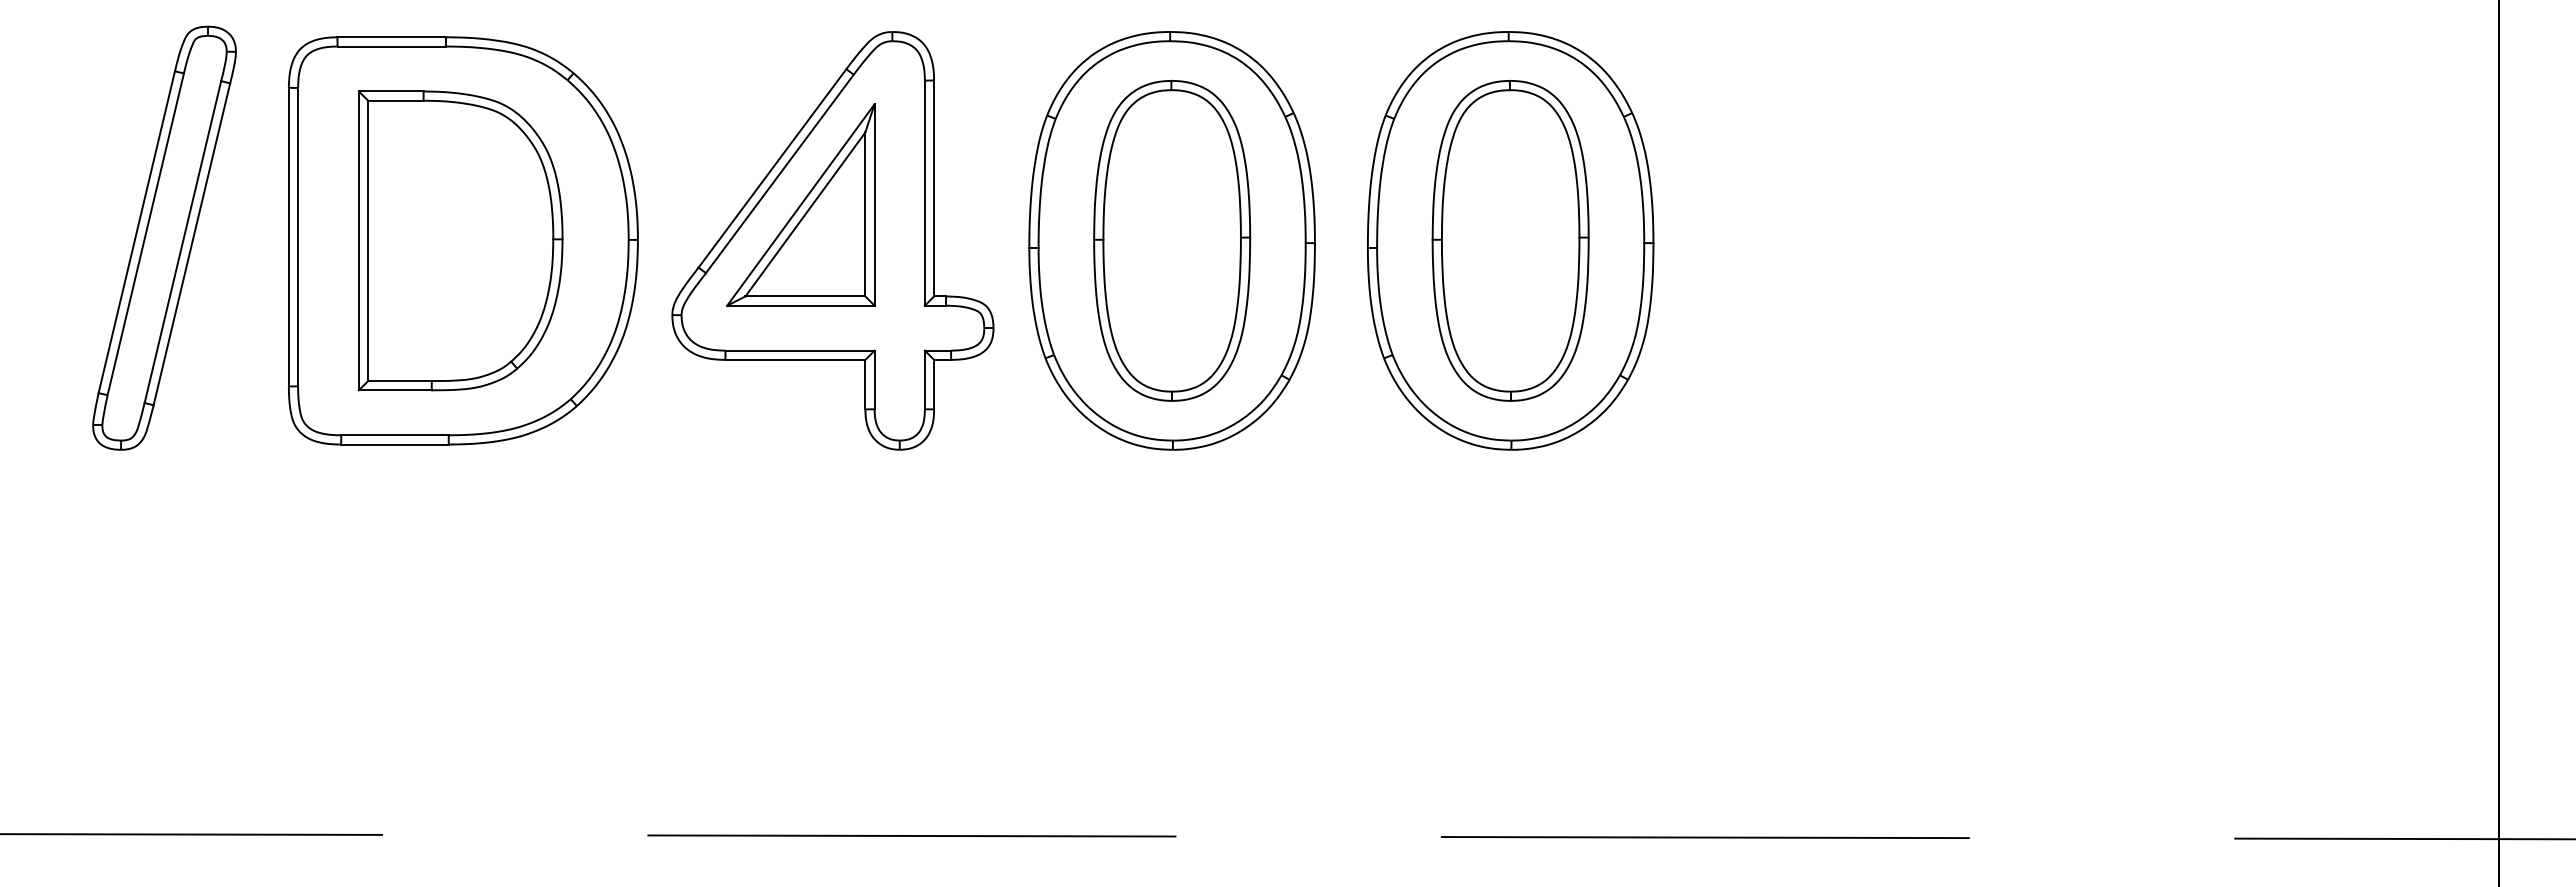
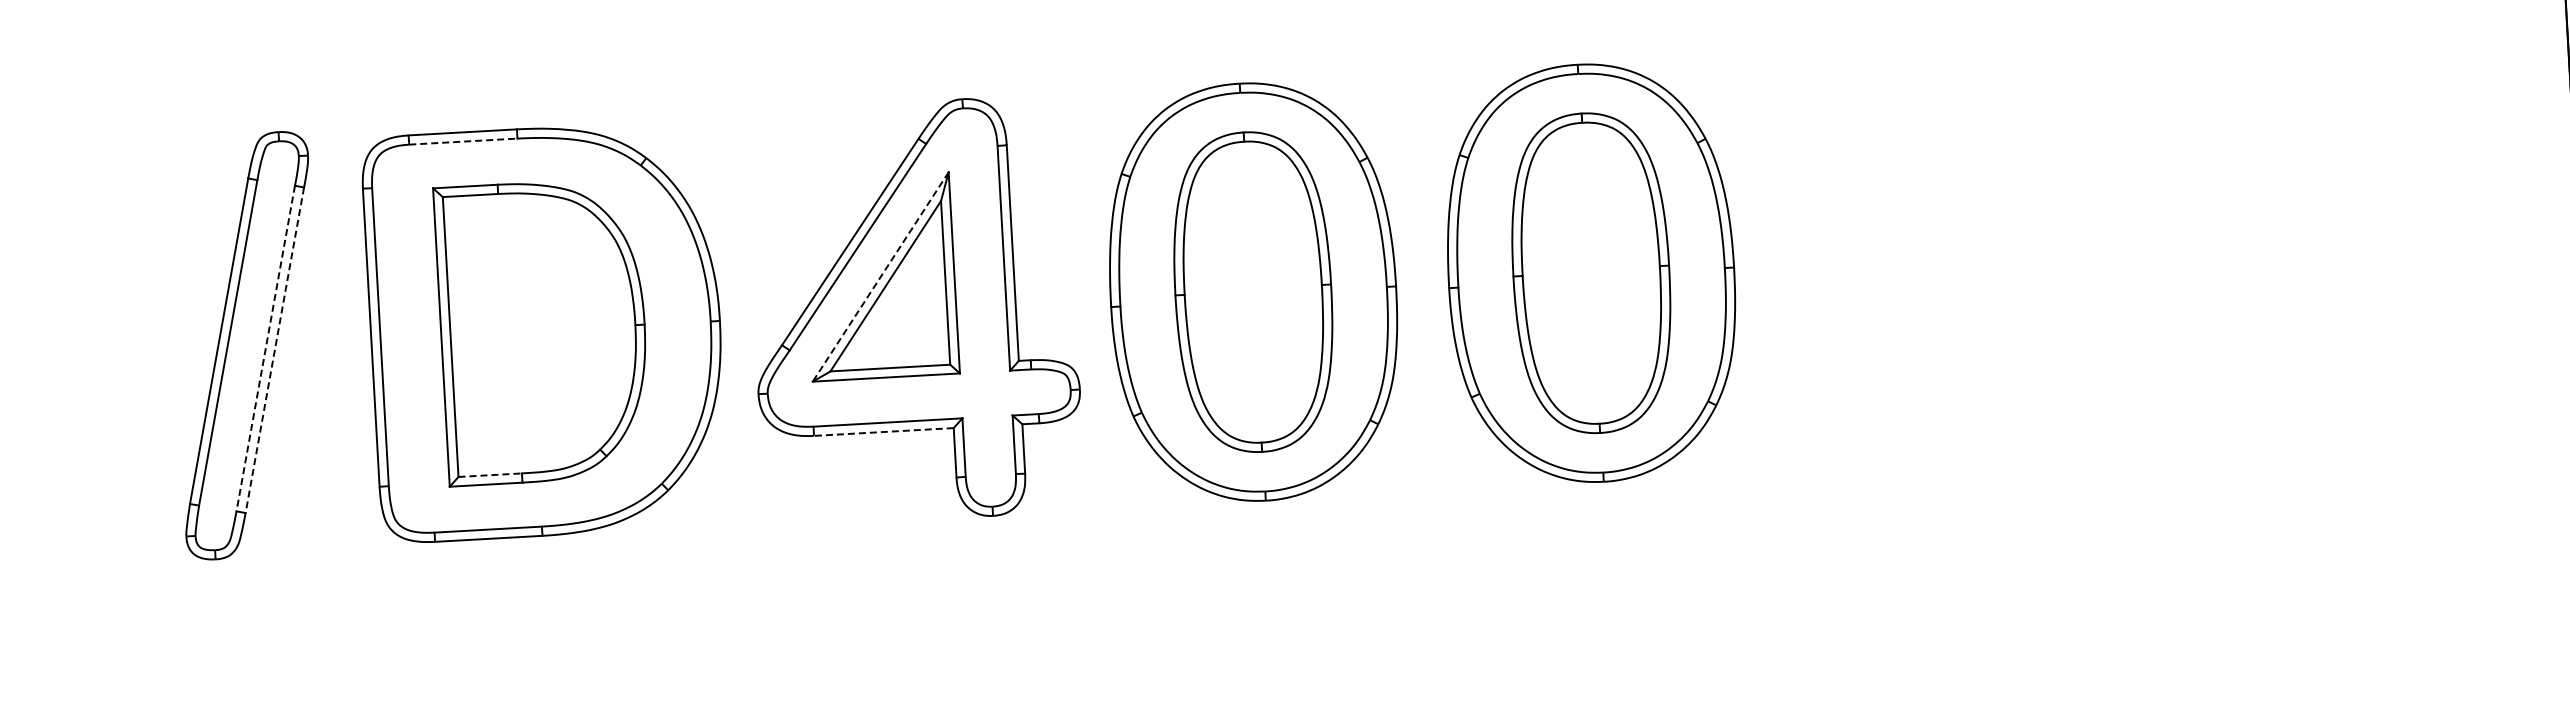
line: (392, 46) -> (464, 141), solid -> dashed
line: (800, 204) -> (880, 276), solid -> dashed
line: (182, 242) -> (265, 348), solid -> dashed
line: (191, 244) -> (274, 350), solid -> dashed
line: (795, 359) -> (883, 431), solid -> dashed
line: (399, 381) -> (489, 475), solid -> dashed

